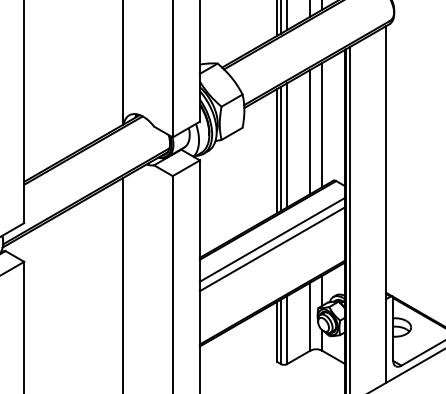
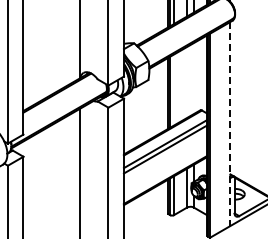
line: (321, 125) -> (193, 78), removed
line: (310, 130) -> (187, 81), removed
line: (286, 144) -> (173, 89), removed
line: (386, 205) -> (230, 124), solid -> dashed

